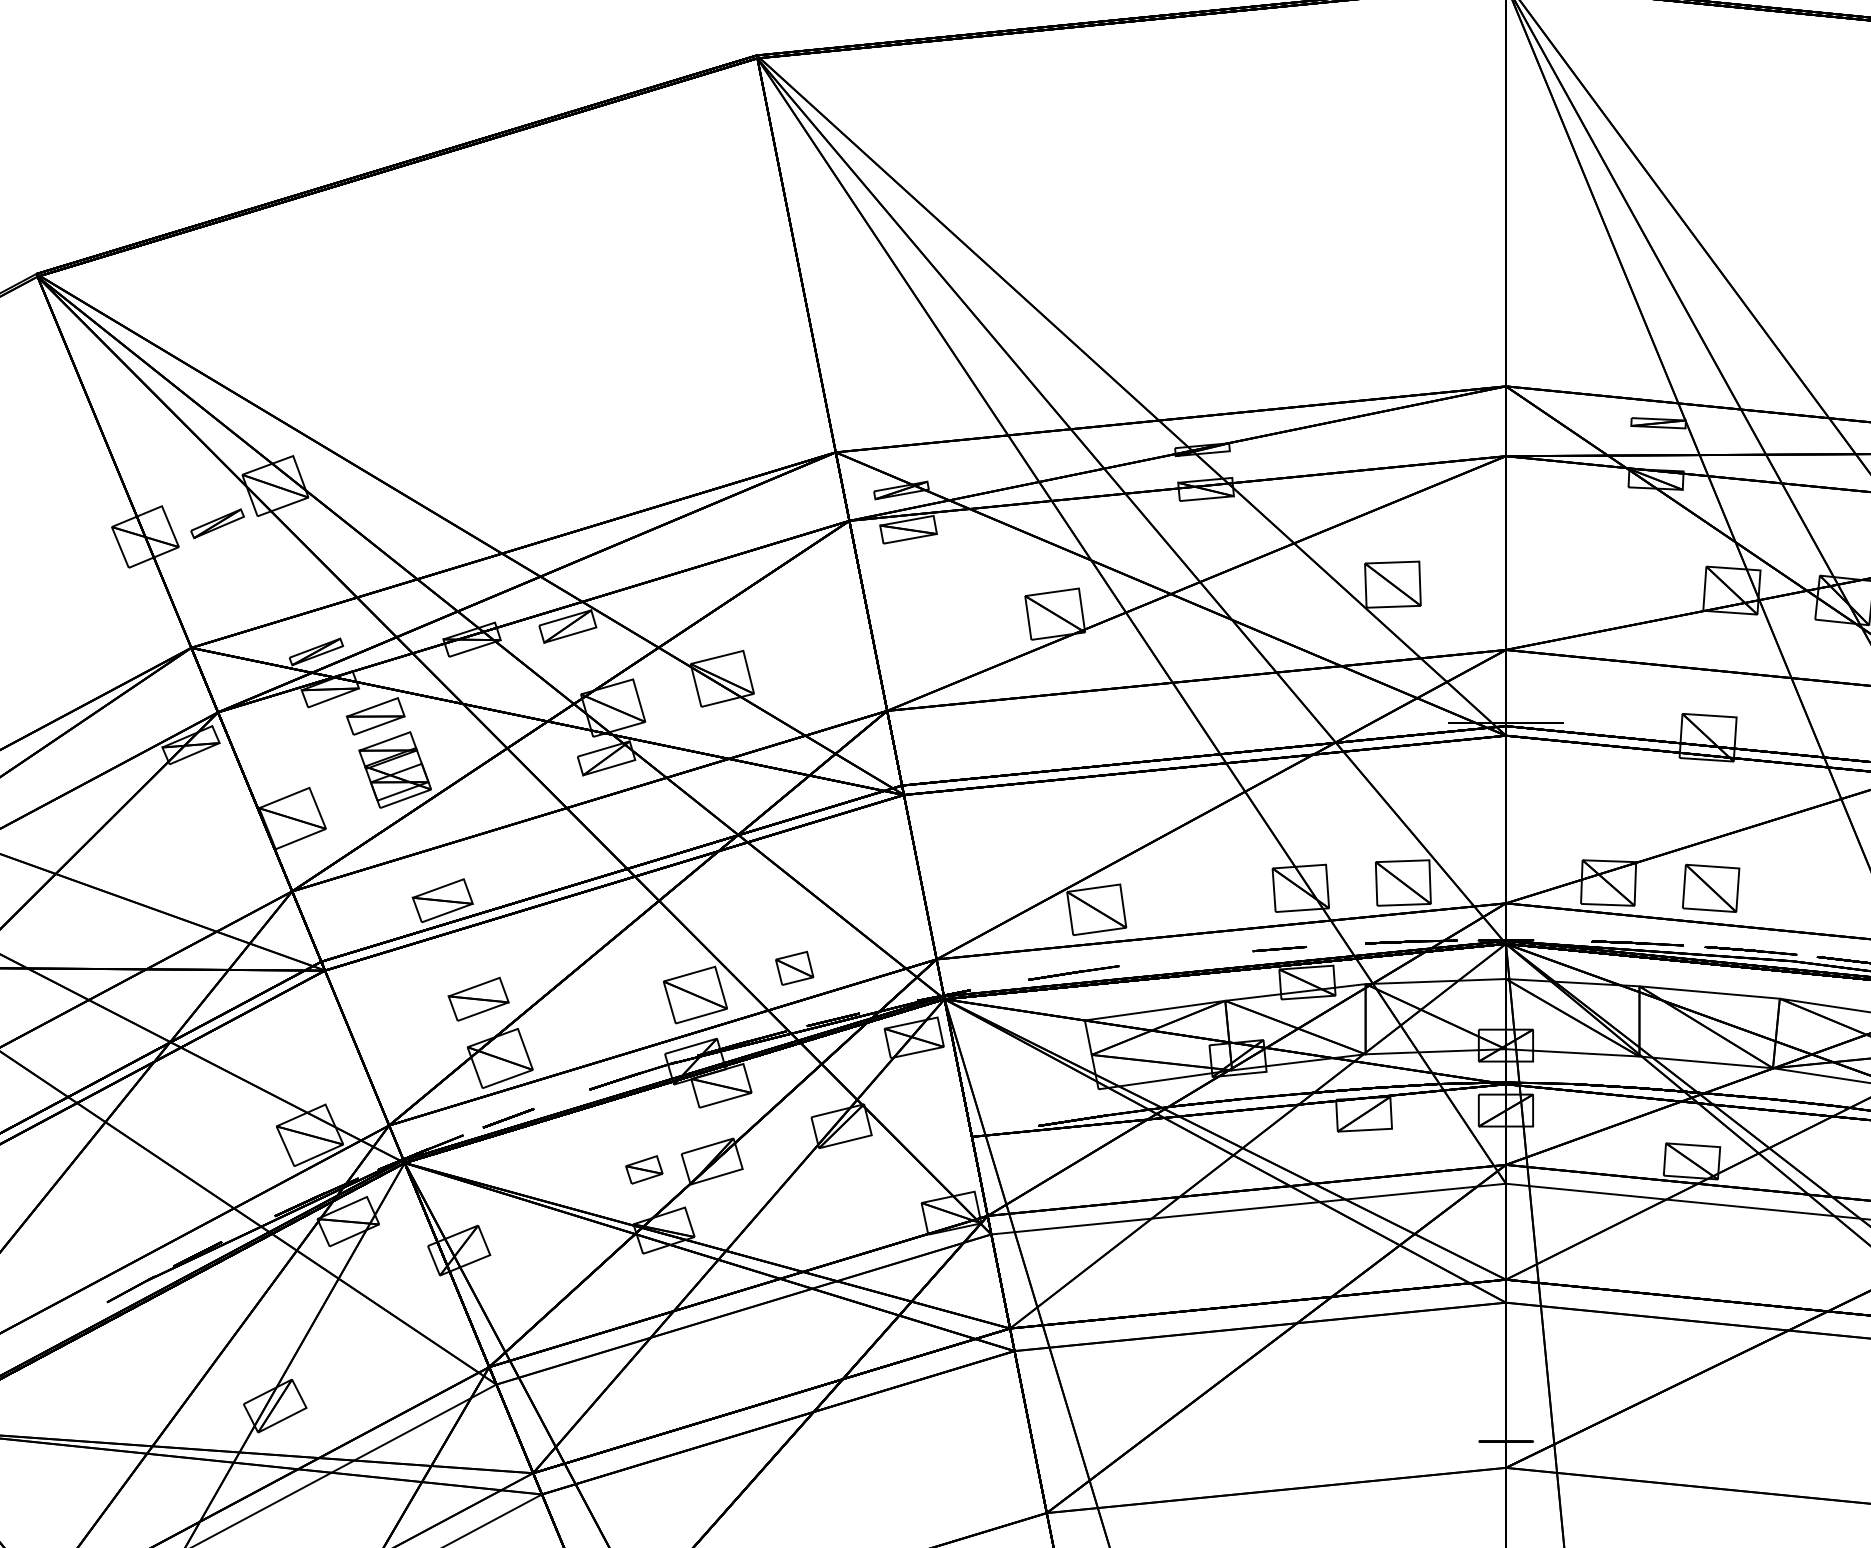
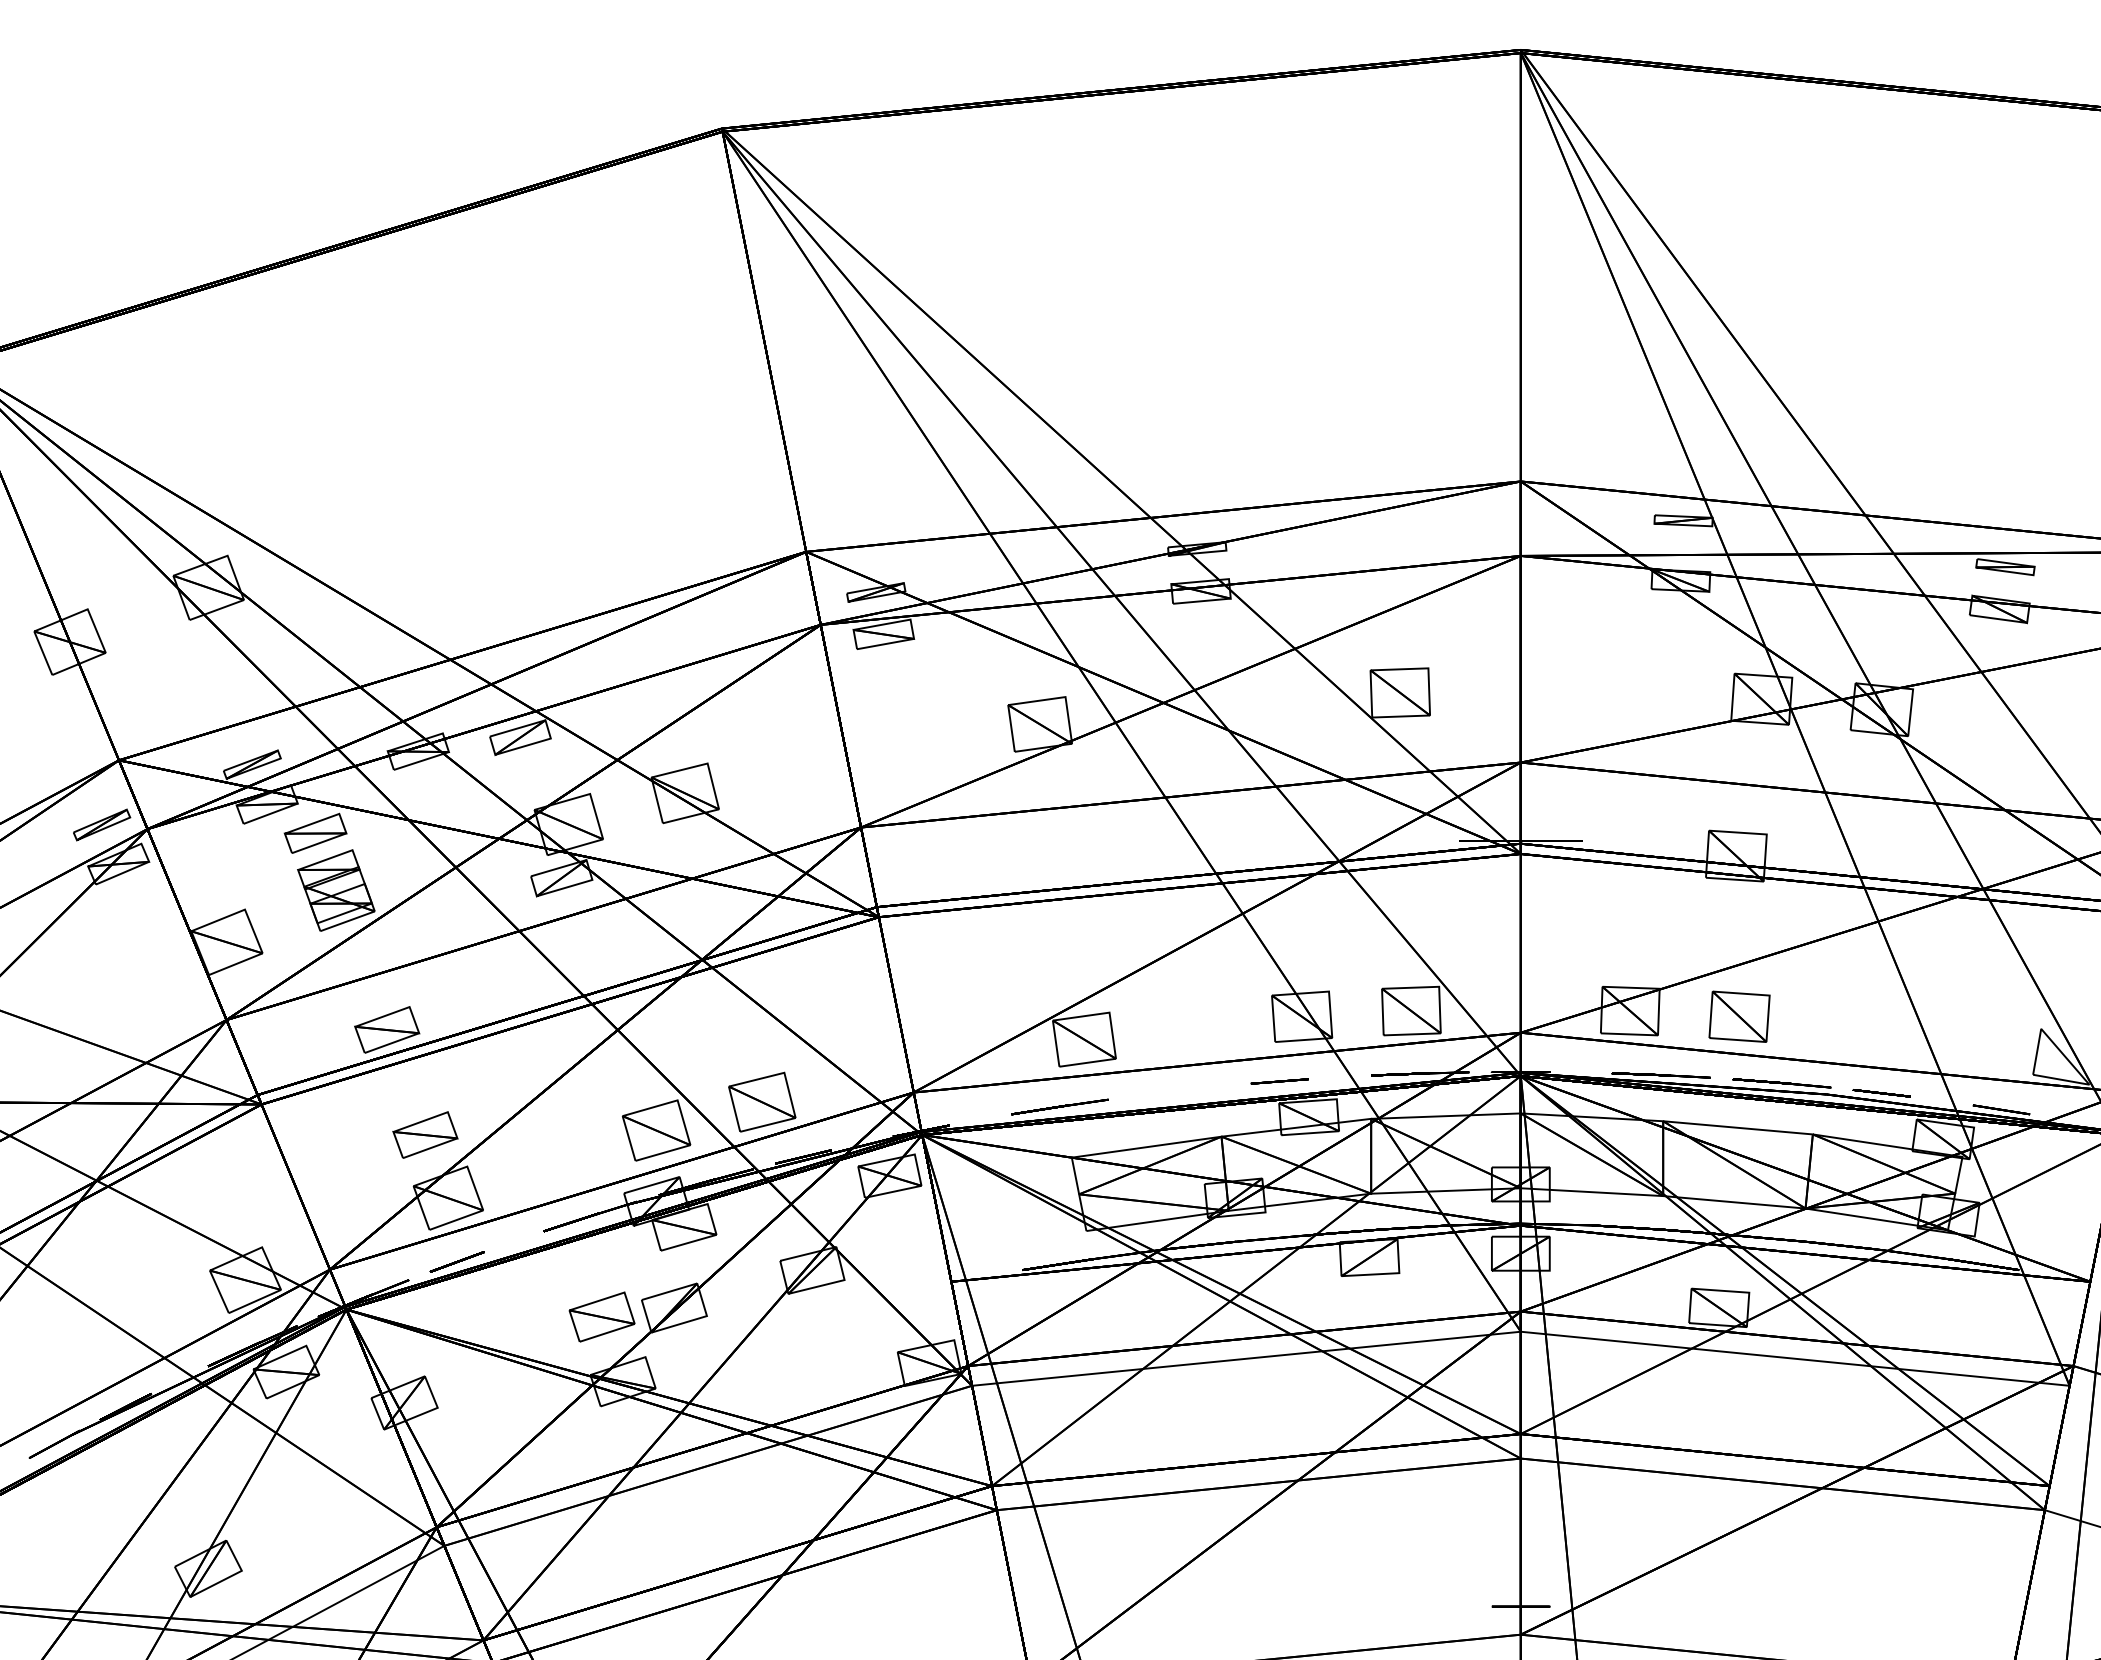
part: (218, 523) -> (102, 824), moved
part: (794, 967) -> (762, 1101), size x1.67
part: (643, 1169) -> (601, 1316), size x1.67

